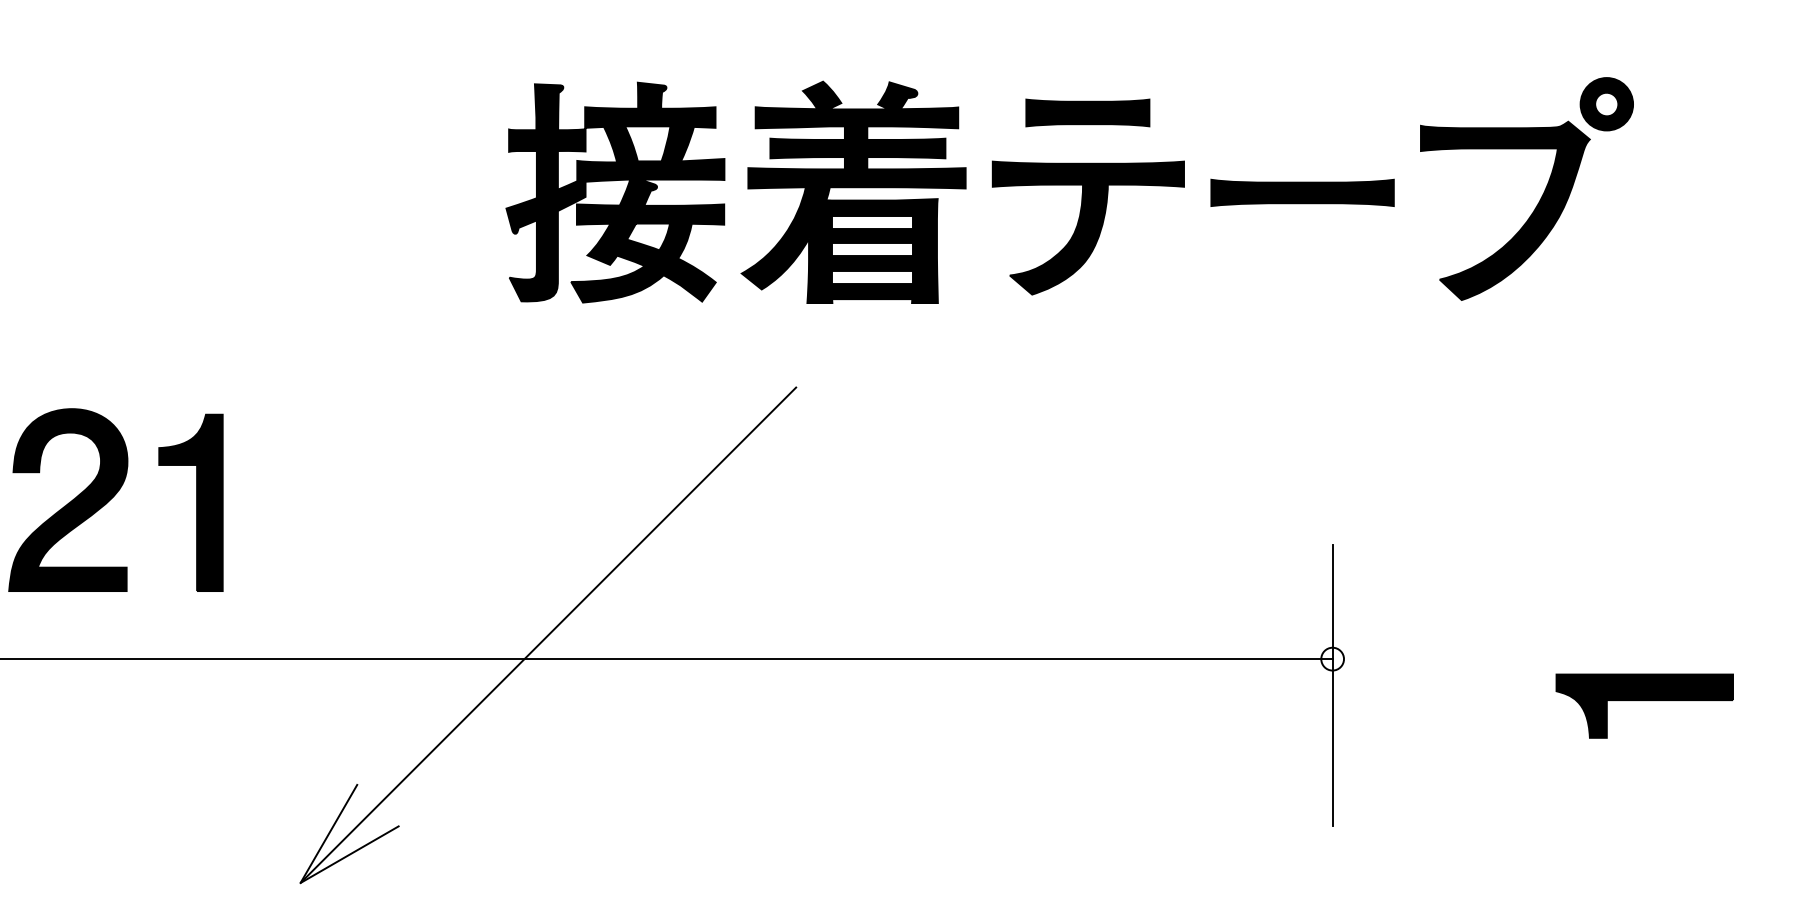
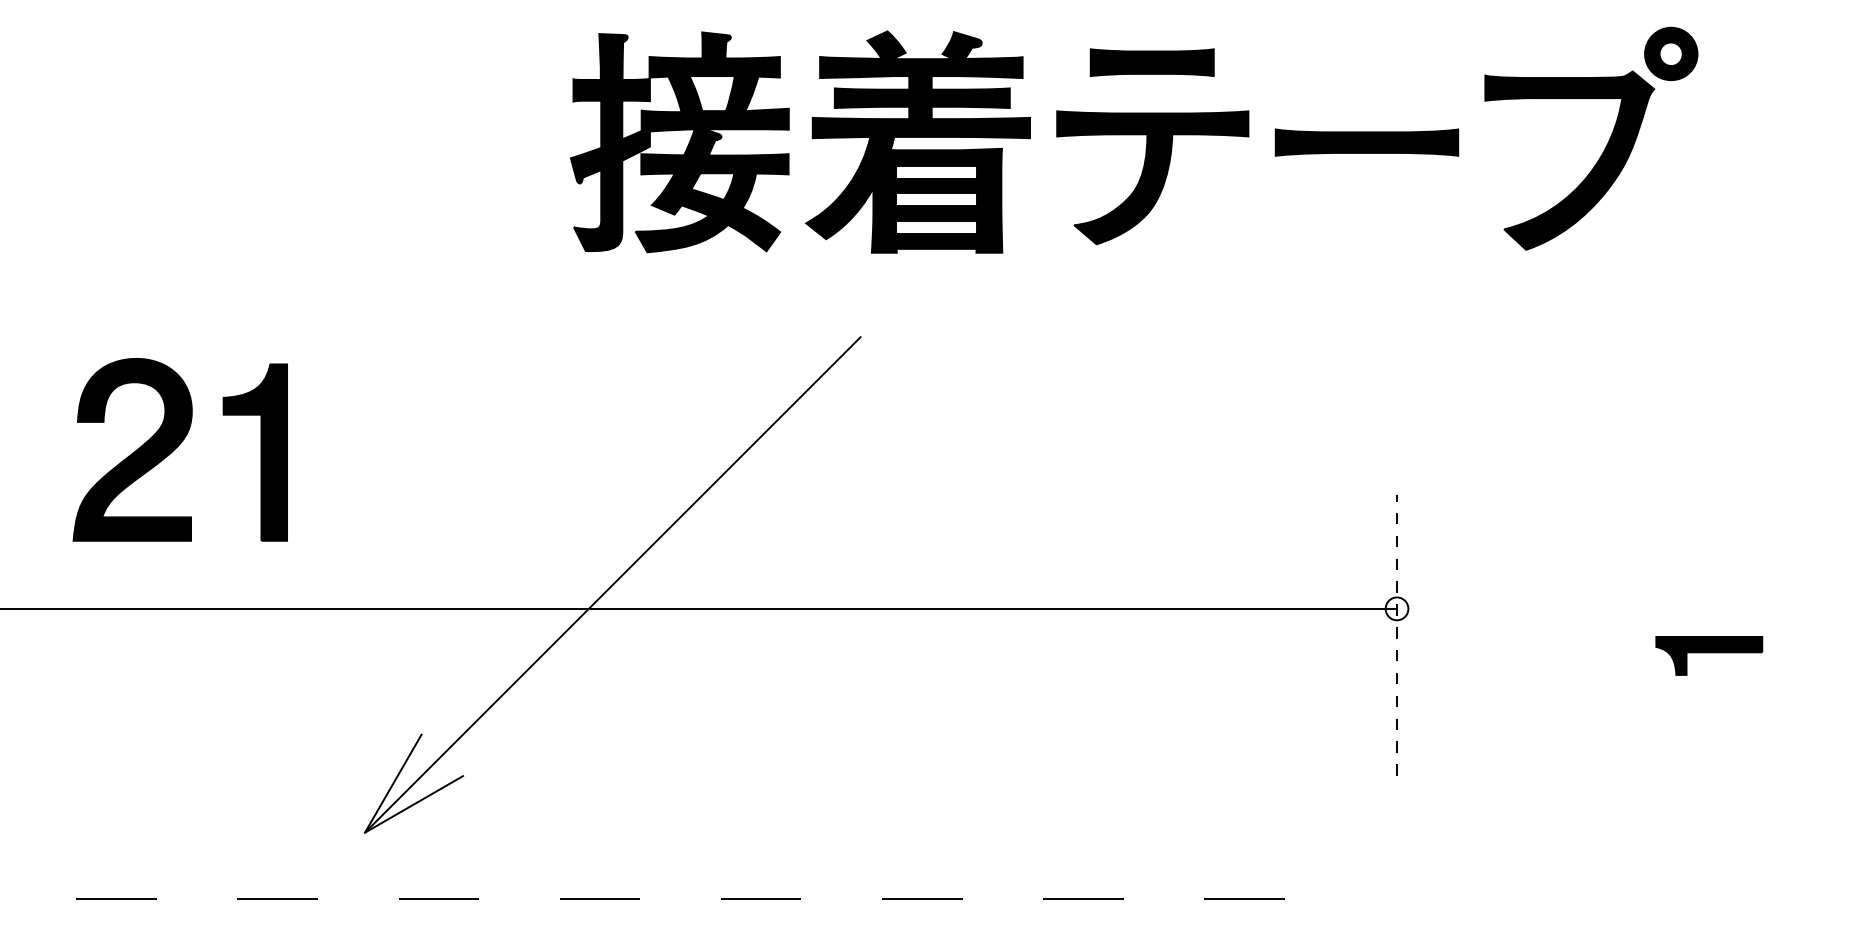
line: (1332, 684) -> (1396, 634), solid -> dashed
part: (1645, 705) -> (1709, 655), size x0.6

